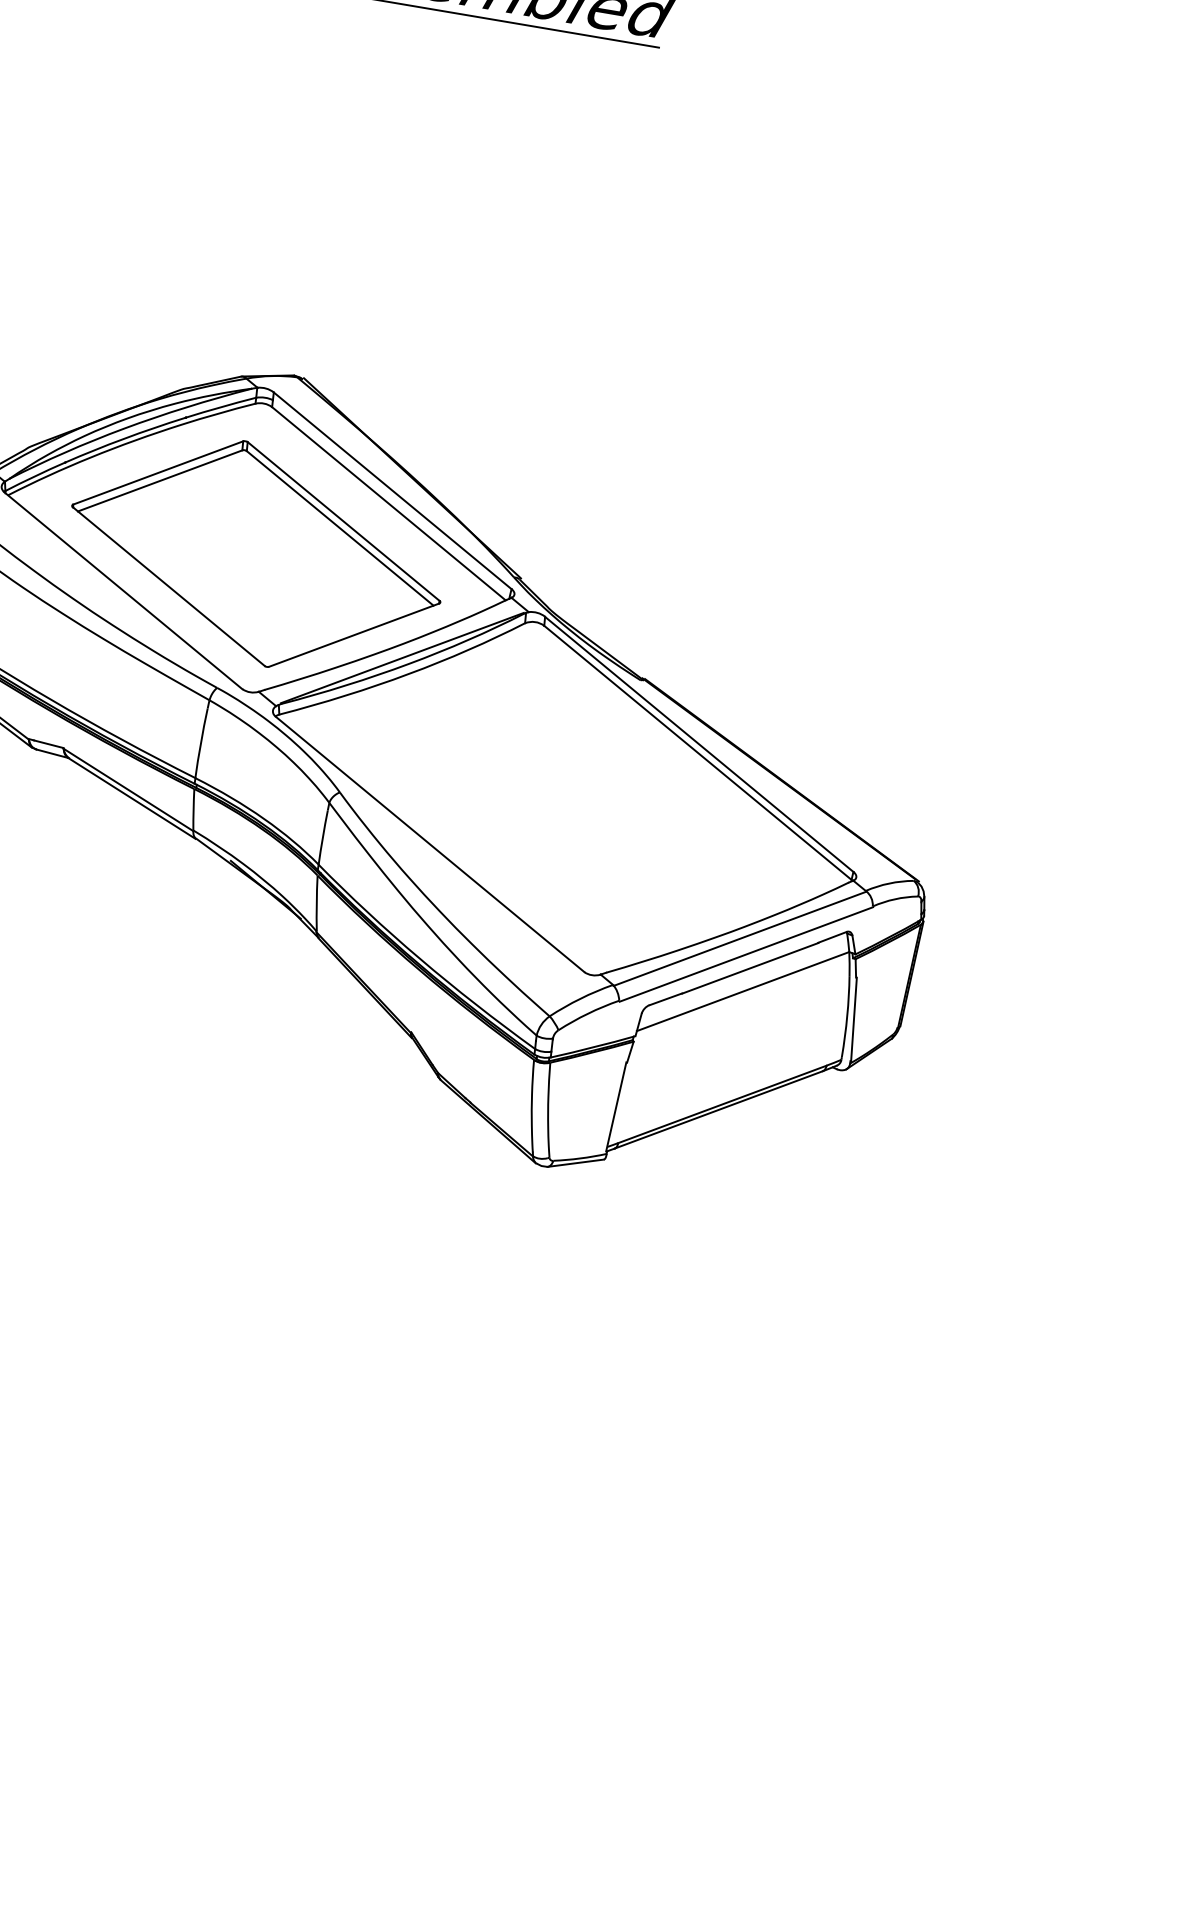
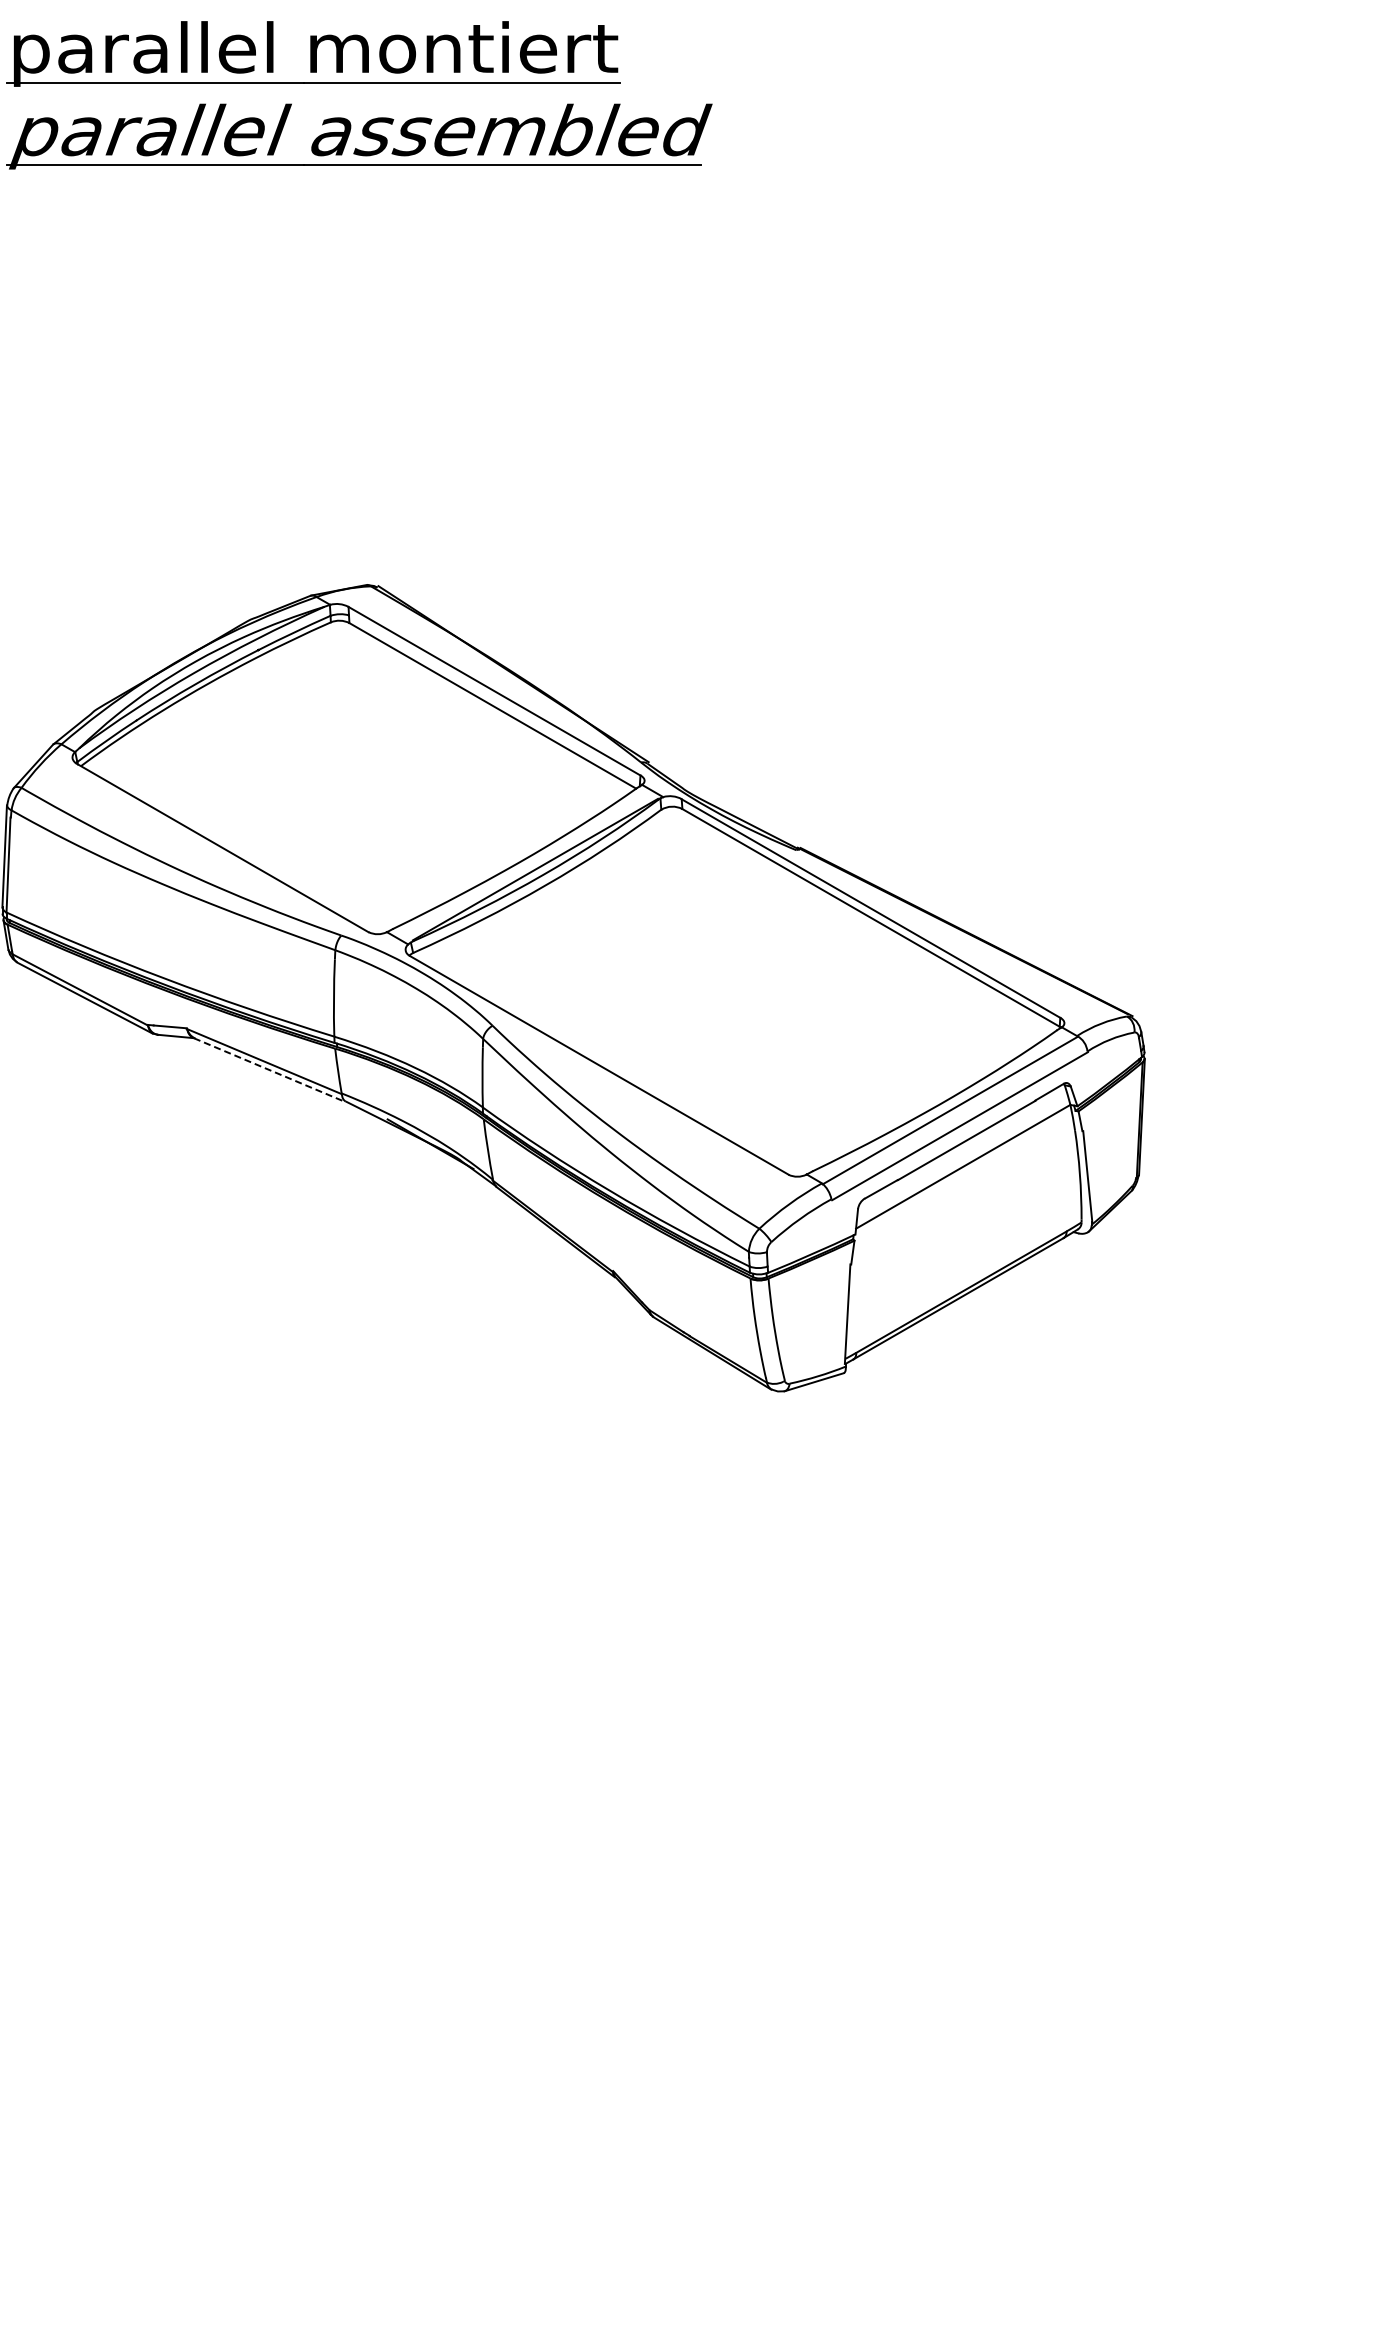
part: (256, 553) -> (359, 783), removed
line: (132, 798) -> (270, 1070), solid -> dashed

